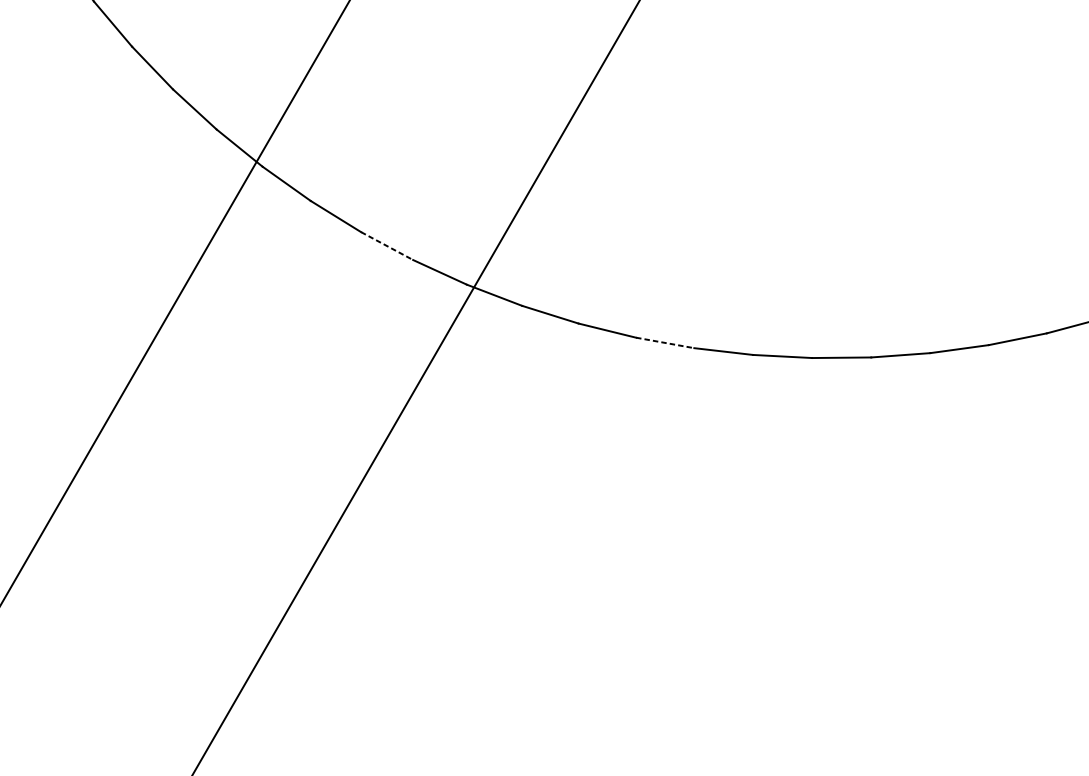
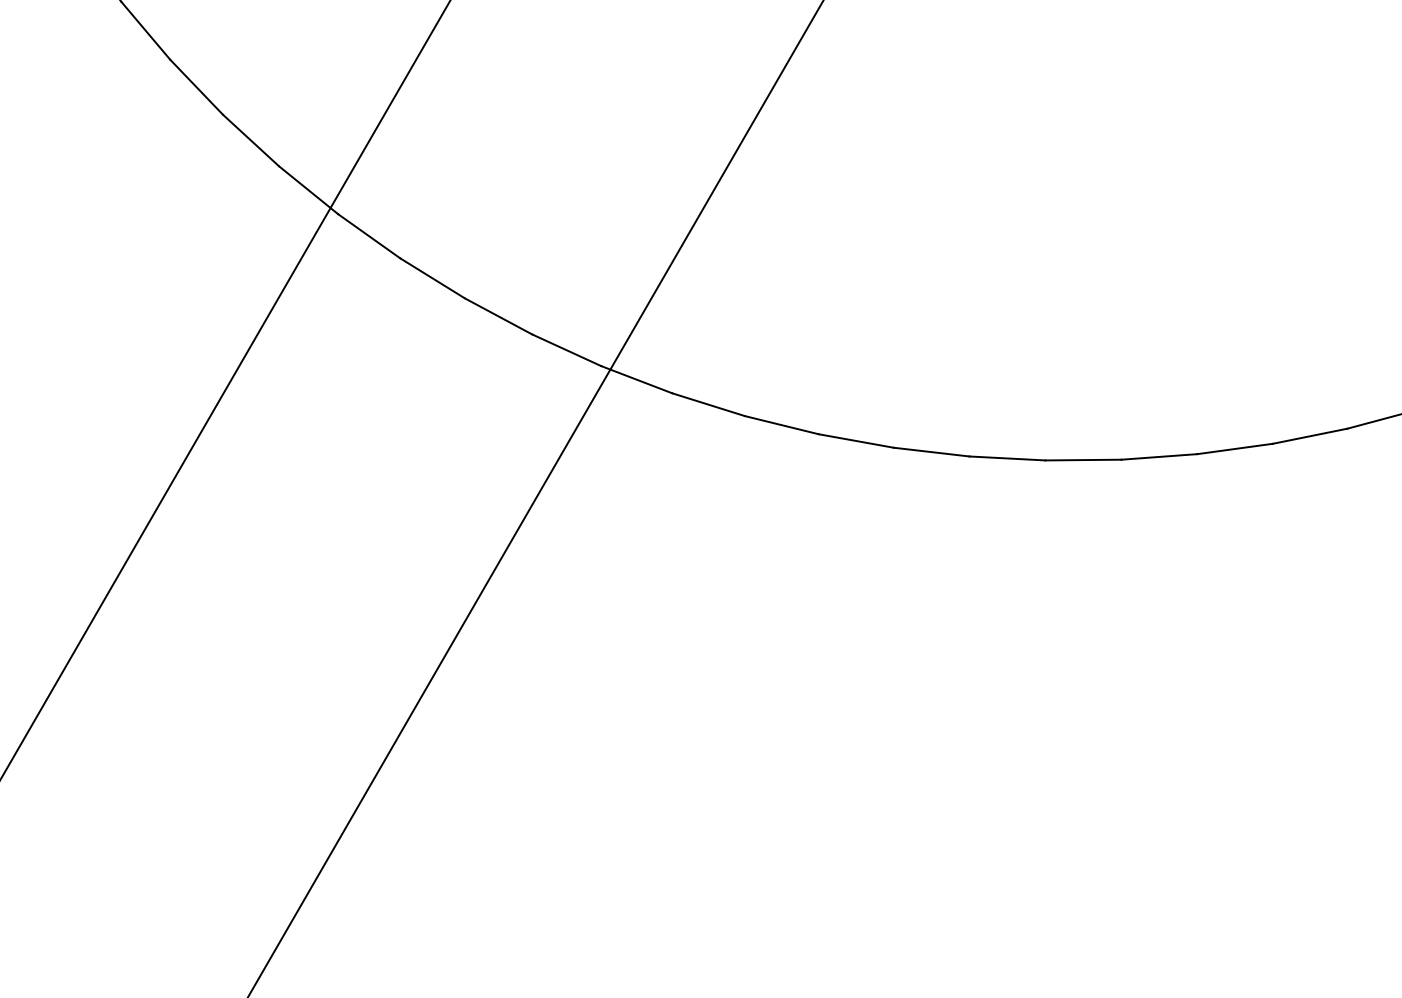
line: (387, 246) -> (498, 316), dashed -> solid
line: (665, 343) -> (856, 441), dashed -> solid

